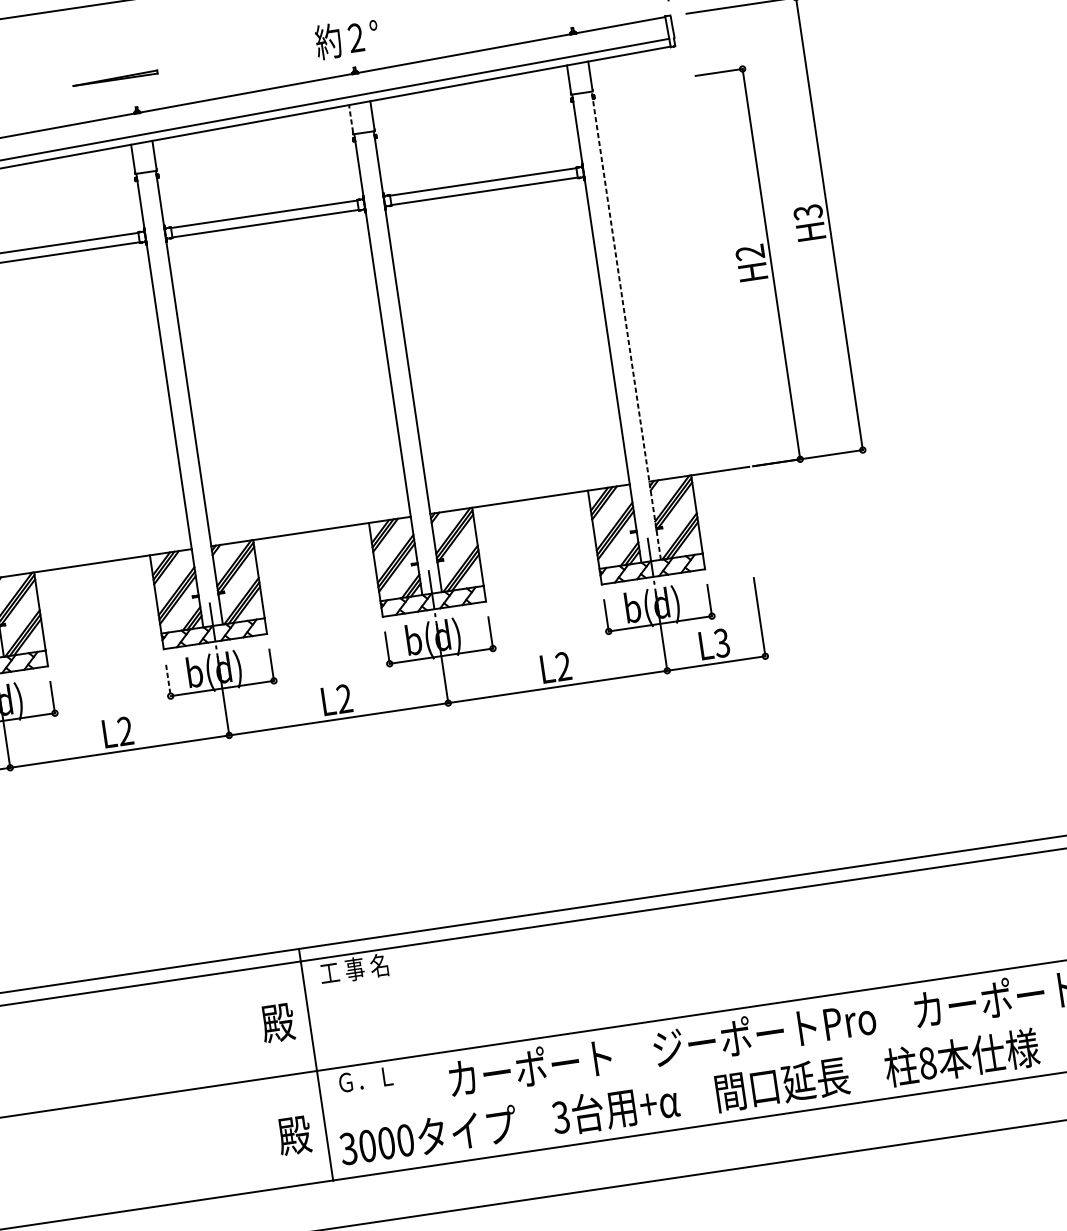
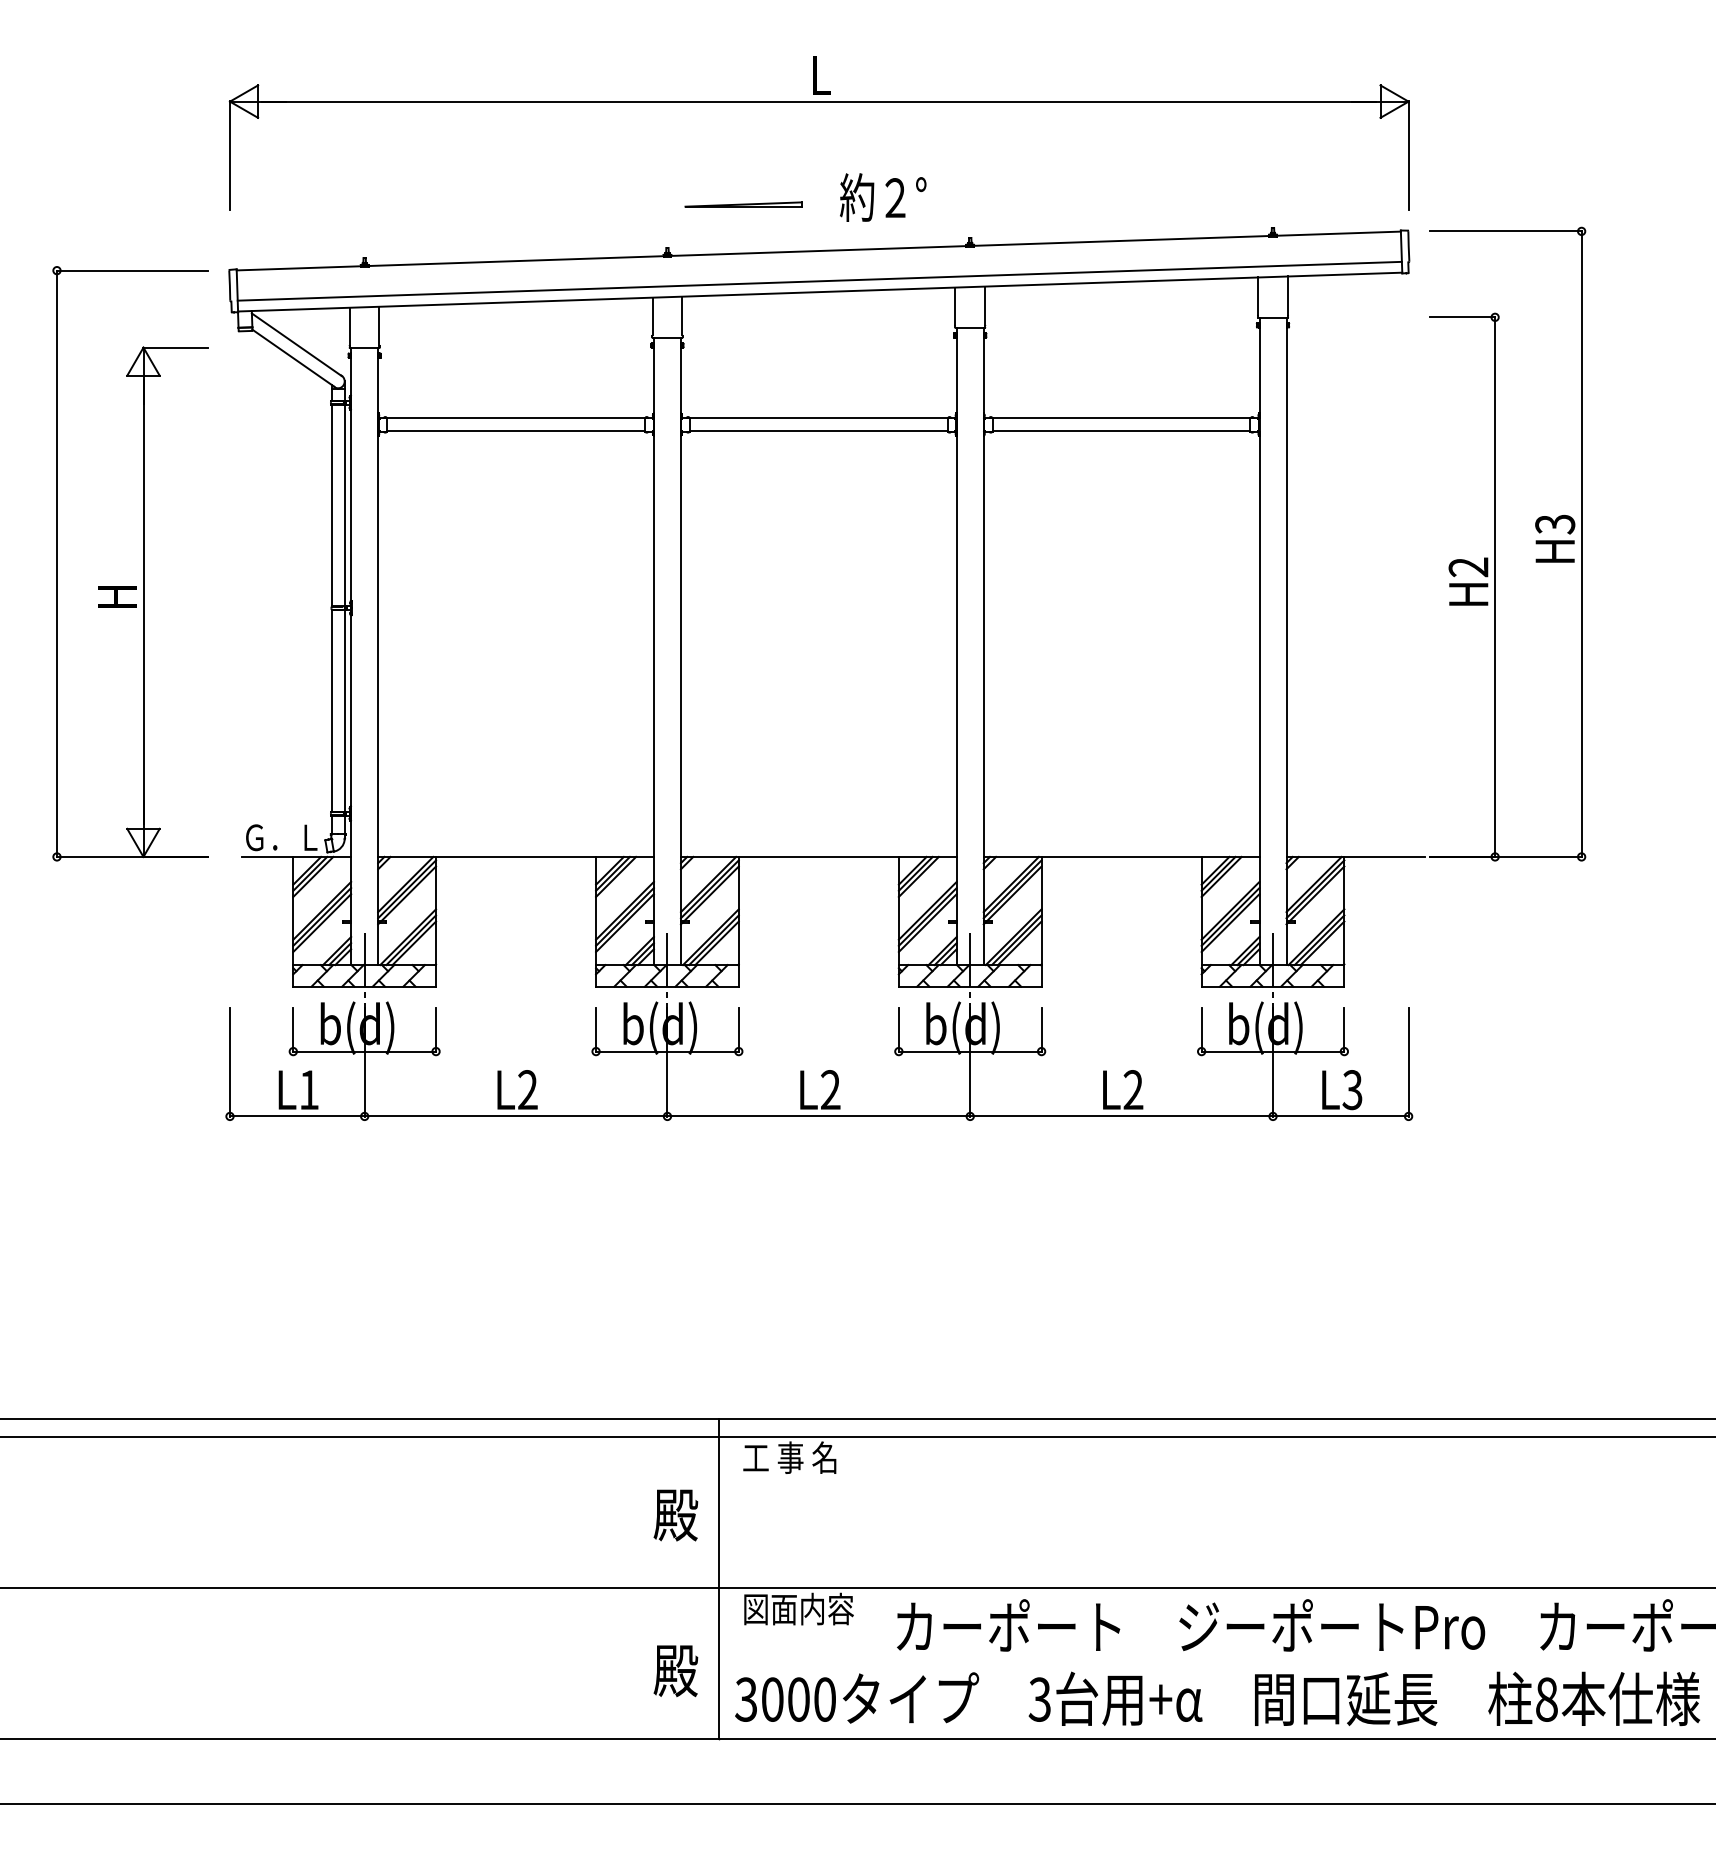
text: (347, 38) -> (883, 197), moved
part: (115, 78) -> (743, 204), moved
line: (351, 118) -> (955, 306), dashed -> solid
line: (626, 325) -> (1286, 641), dashed -> solid
line: (168, 680) -> (596, 1030), dashed -> solid
text: (376, 1077) -> (798, 1608), Ｇ．Ｌ -> 図面内容

